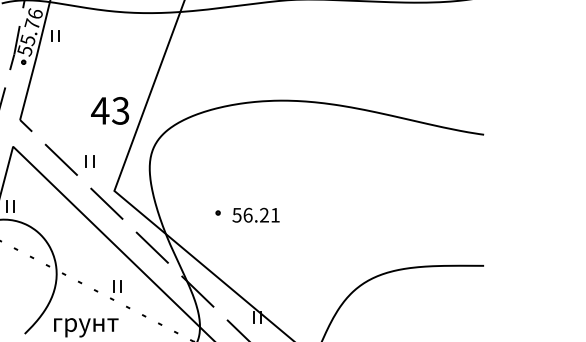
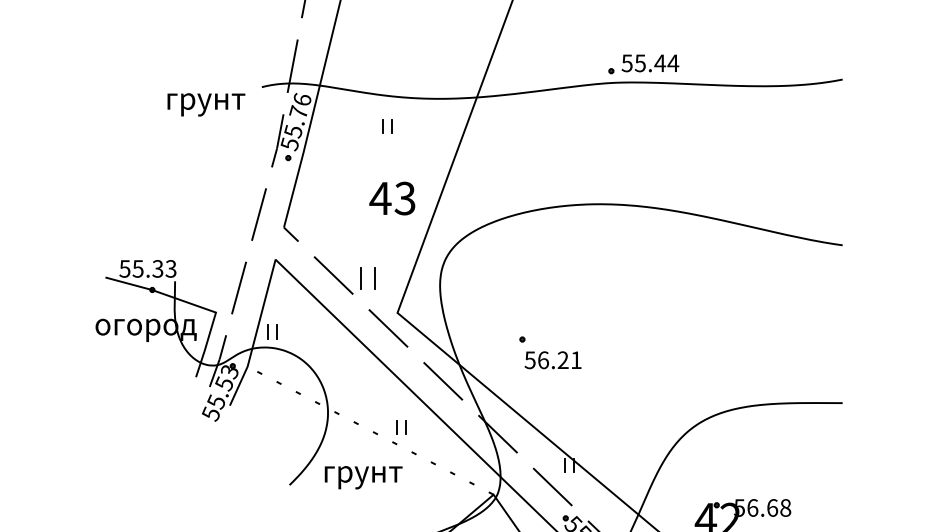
part: (55, 36) -> (387, 126), moved
text: (110, 110) -> (392, 198), moved
part: (89, 161) -> (367, 277), size x1.6
text: (255, 215) -> (552, 360), moved

